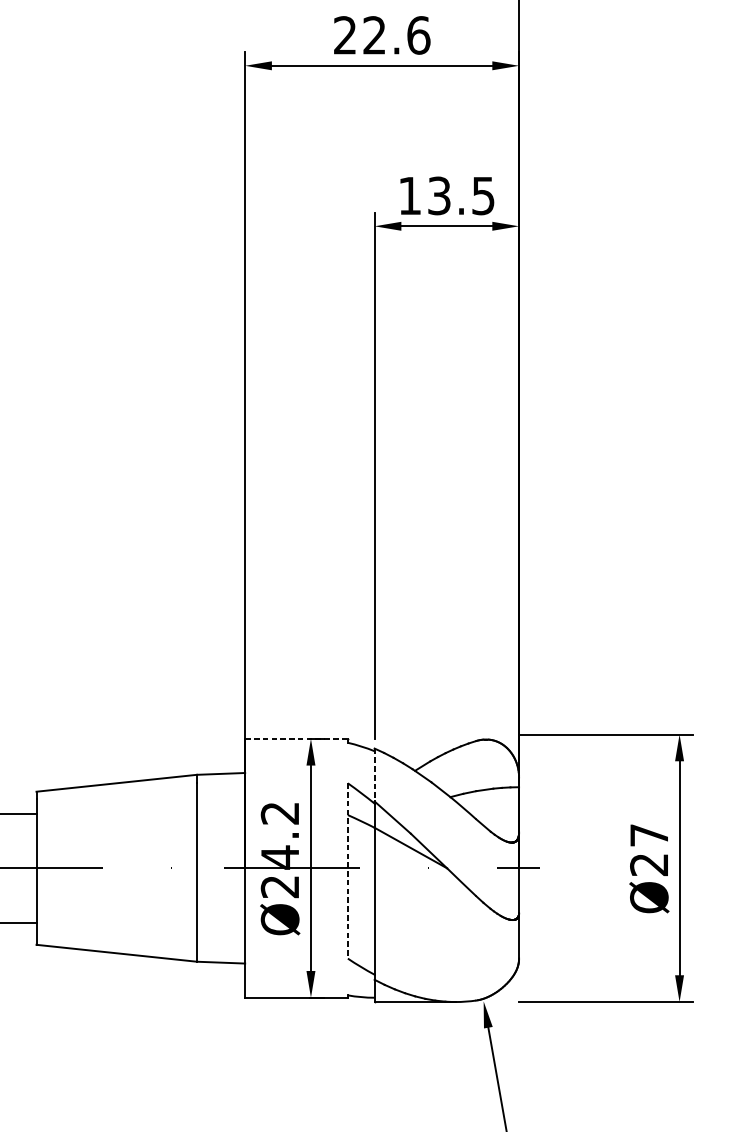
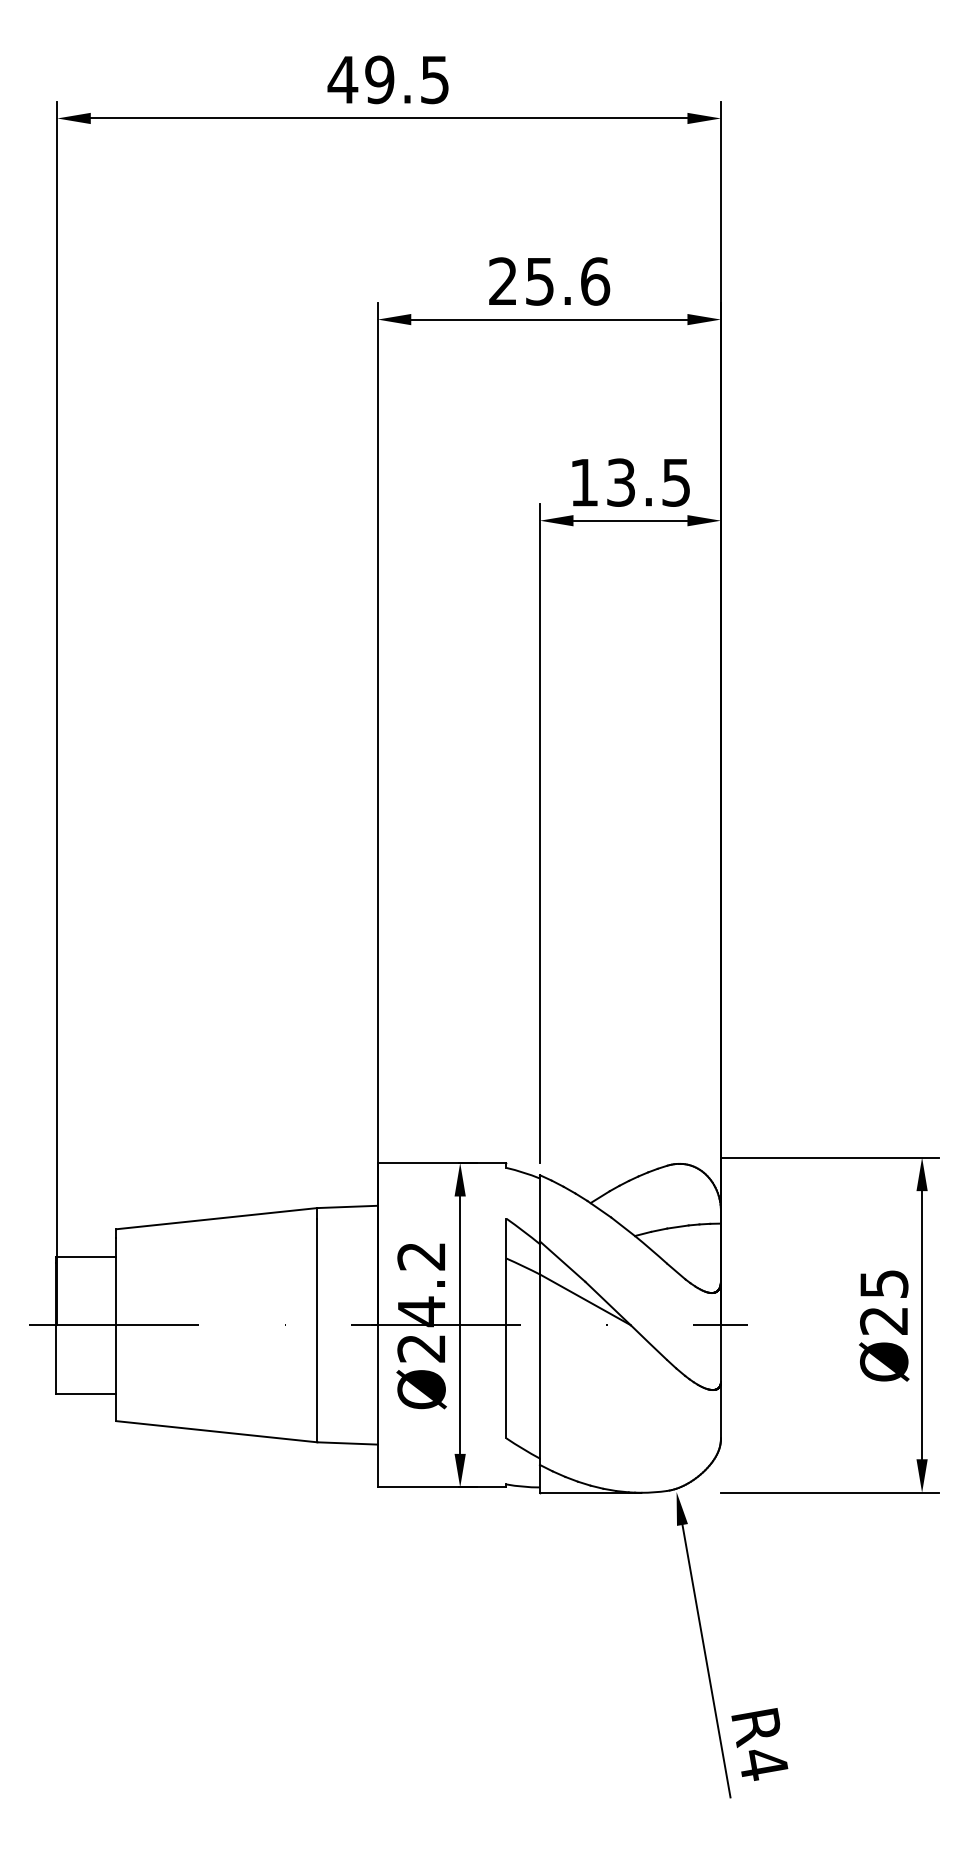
text: (374, 35) -> (539, 281), 22.6 -> 25.6
line: (296, 738) -> (442, 1162), dashed -> solid
line: (374, 775) -> (539, 1208), dashed -> solid
text: (649, 835) -> (884, 1283), Ø27 -> Ø25
line: (347, 870) -> (506, 1328), dashed -> solid

